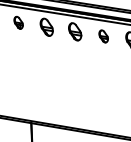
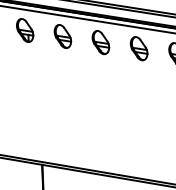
part: (18, 22) -> (25, 30), size x1.43
part: (103, 36) -> (138, 48), size x1.43

